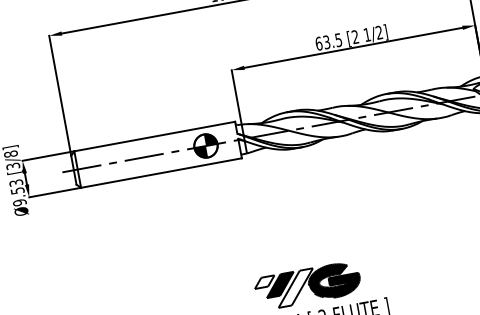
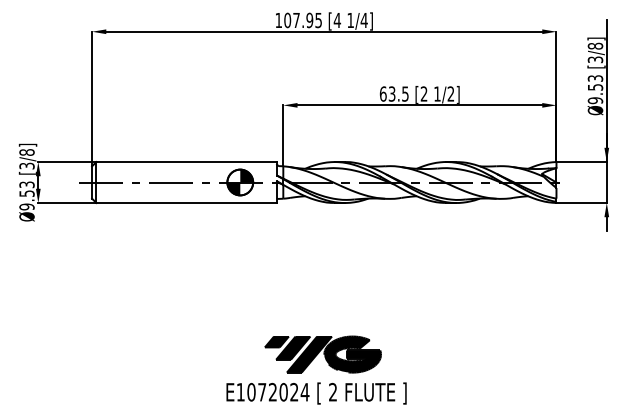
fill: (264, 281) -> (276, 341), added
fill: (295, 288) -> (309, 354), added

